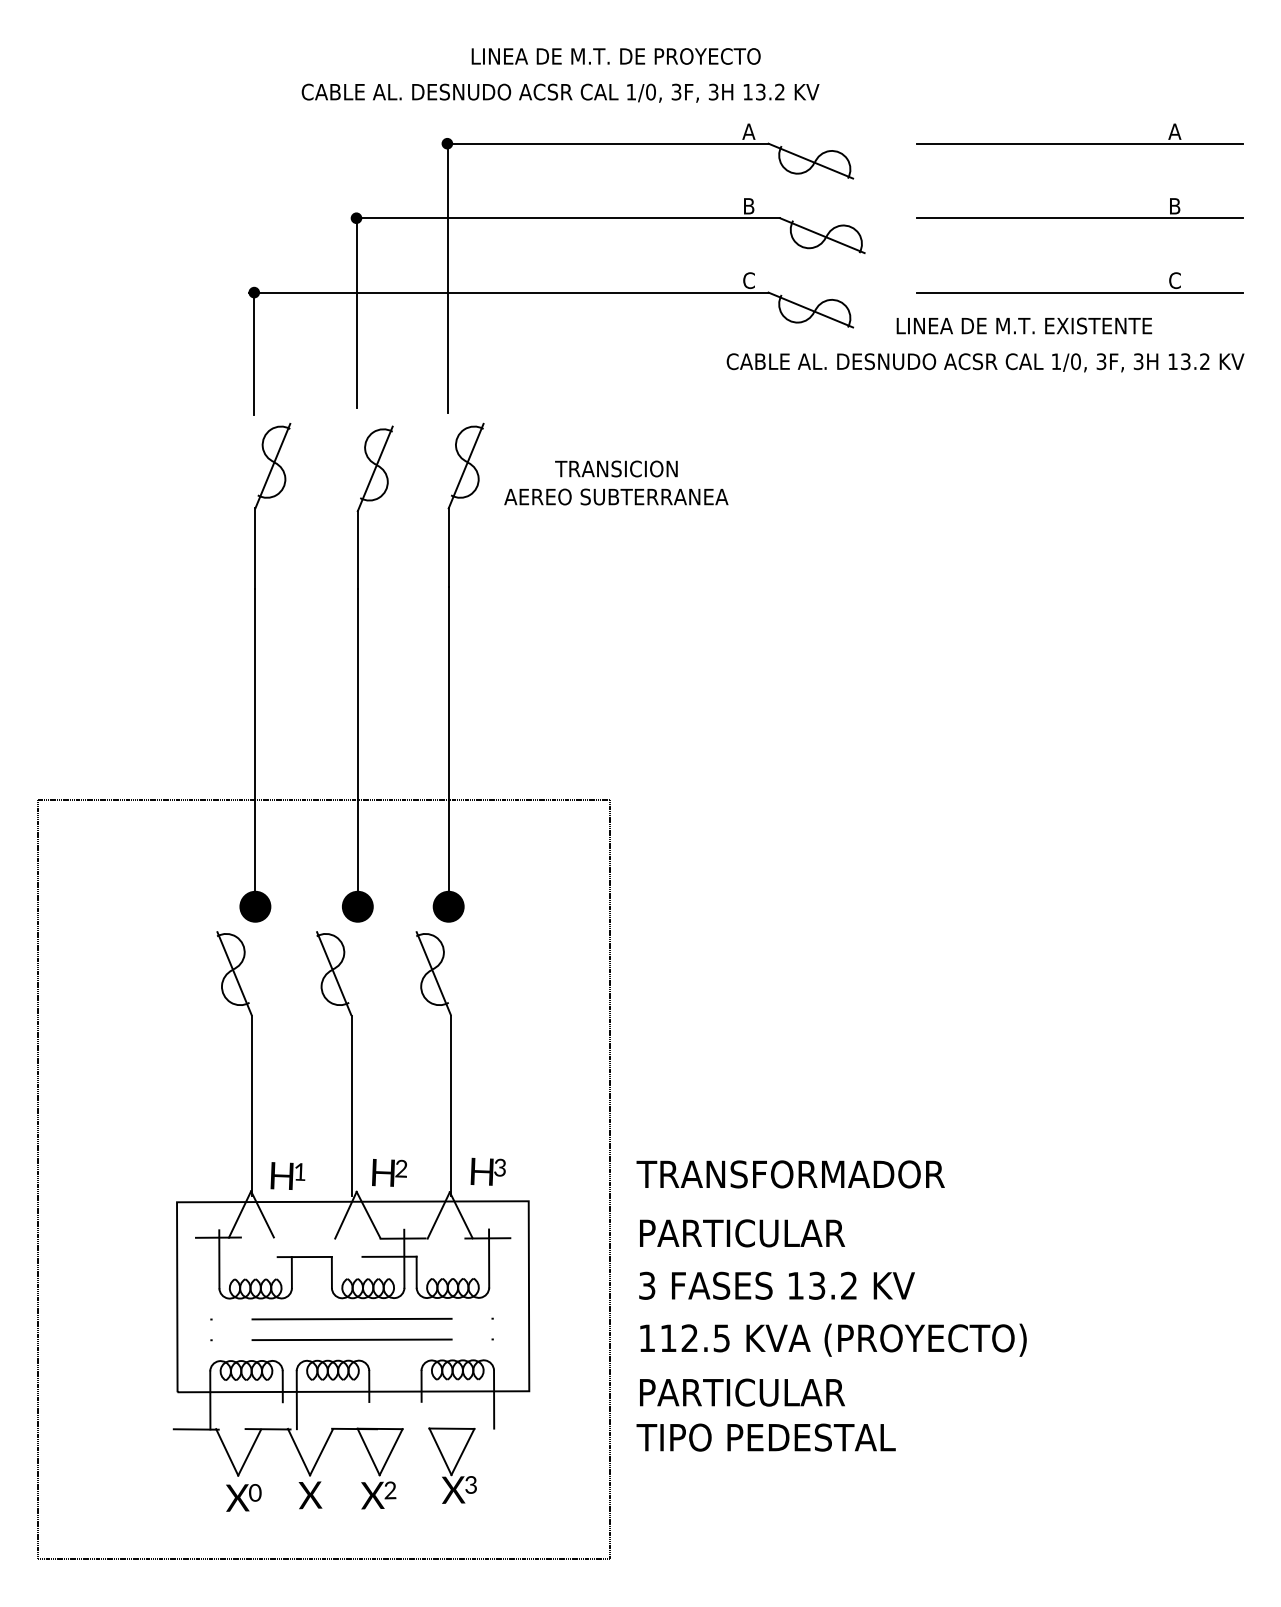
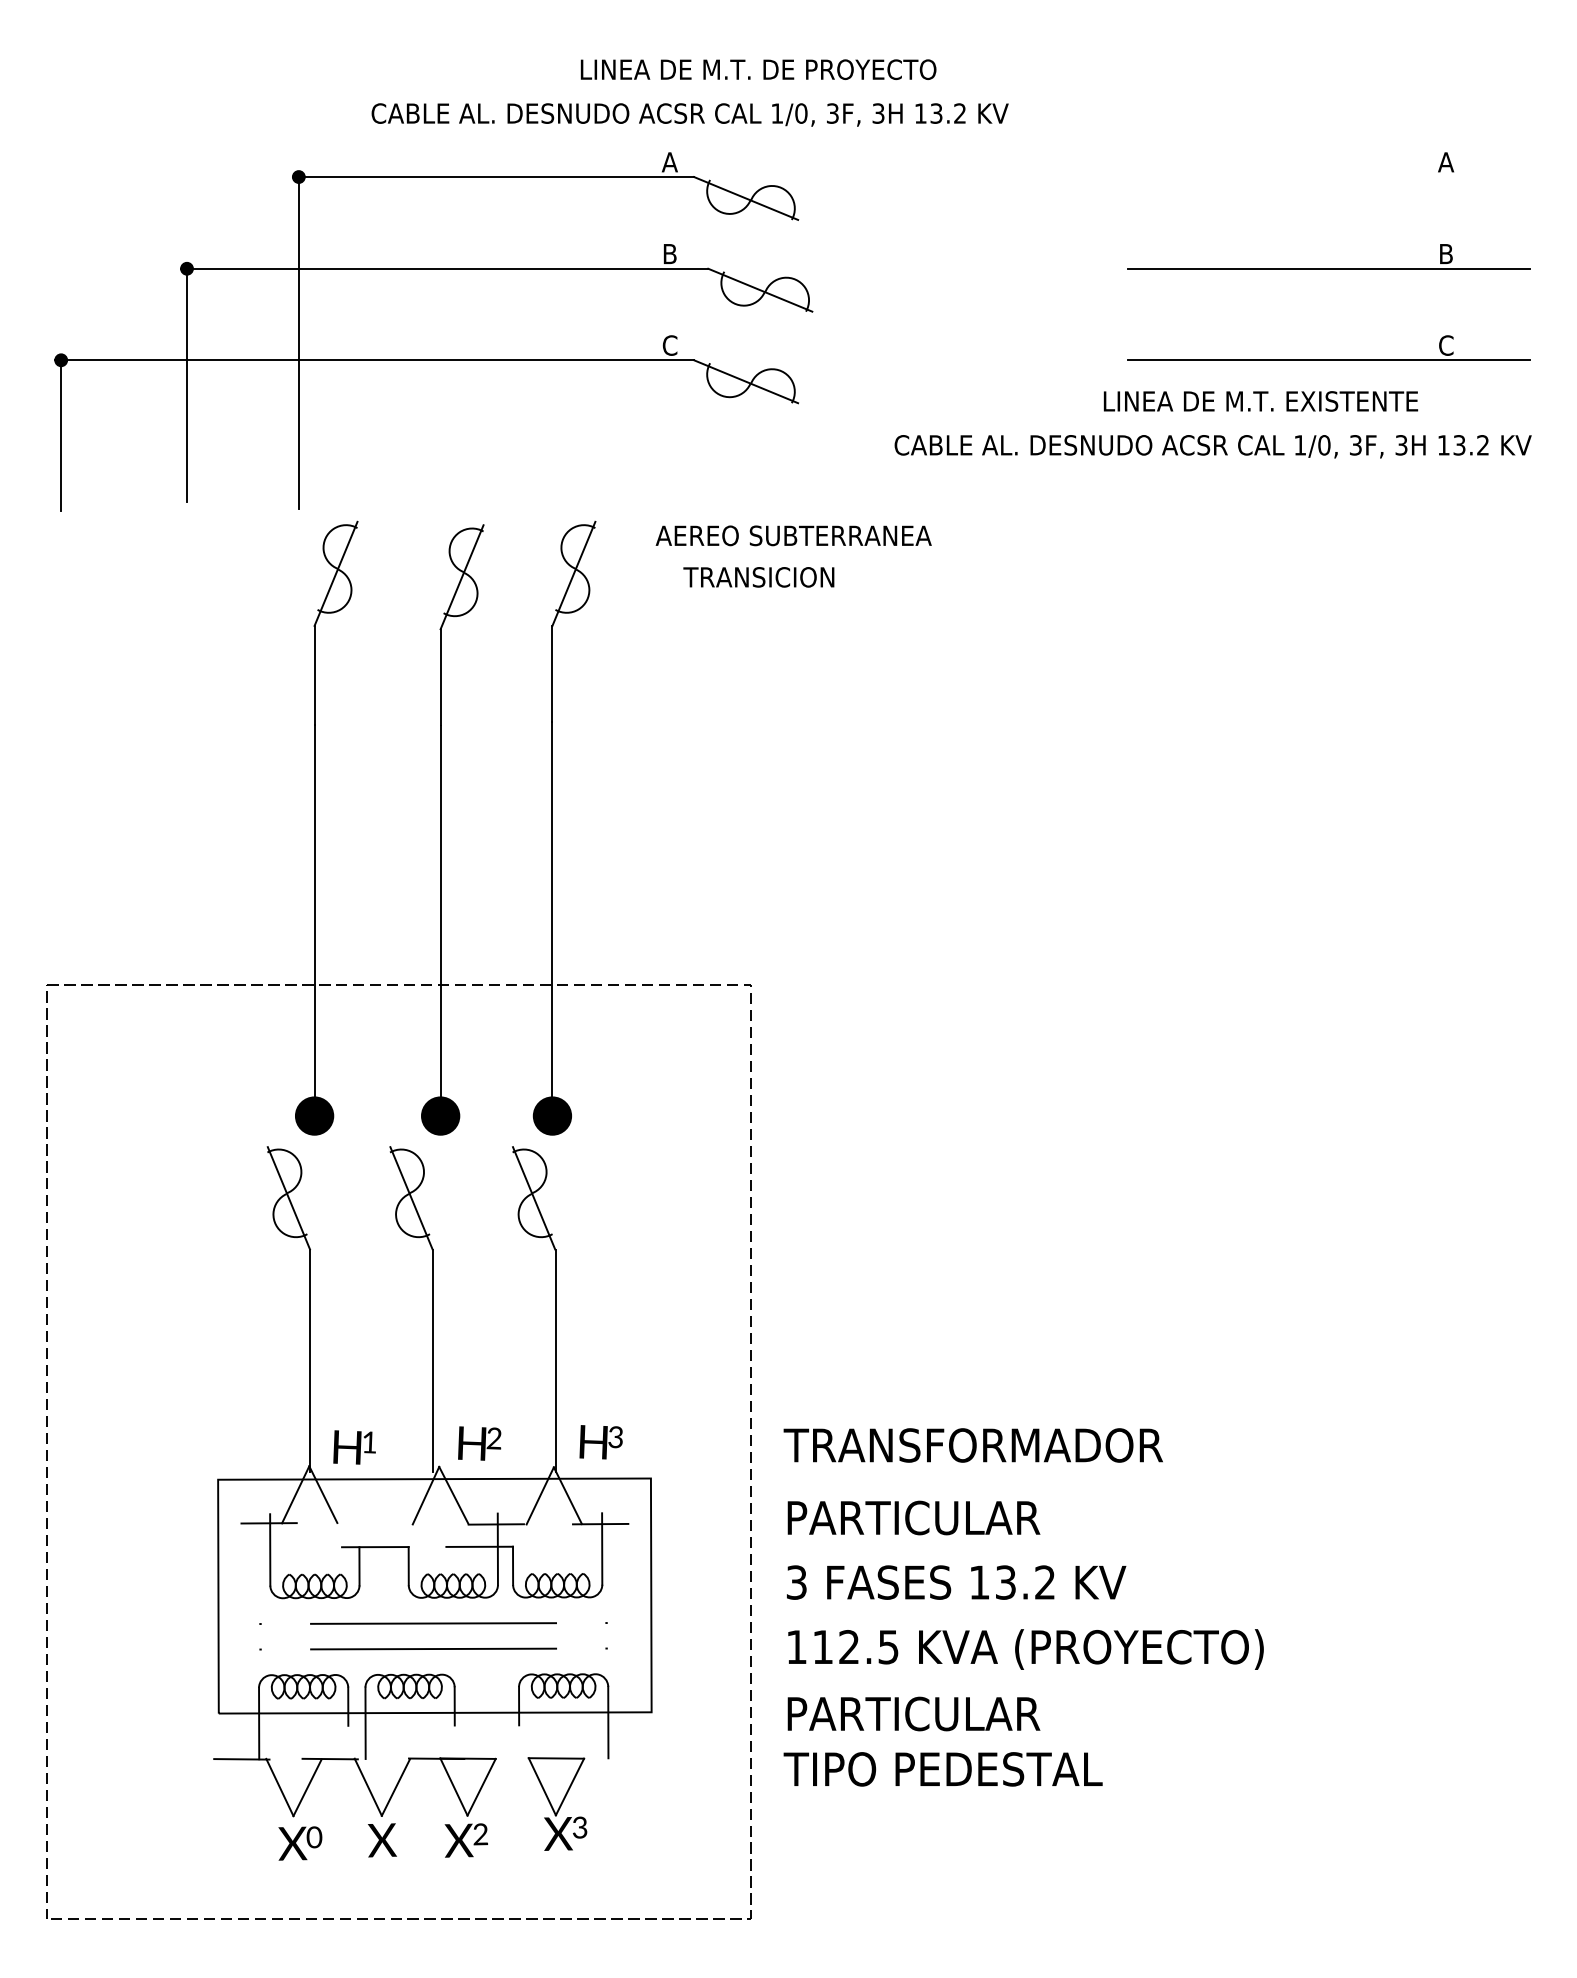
line: (1079, 144) -> (1328, 177), removed
part: (556, 291) -> (433, 359), moved
text: (616, 496) -> (793, 535), moved

